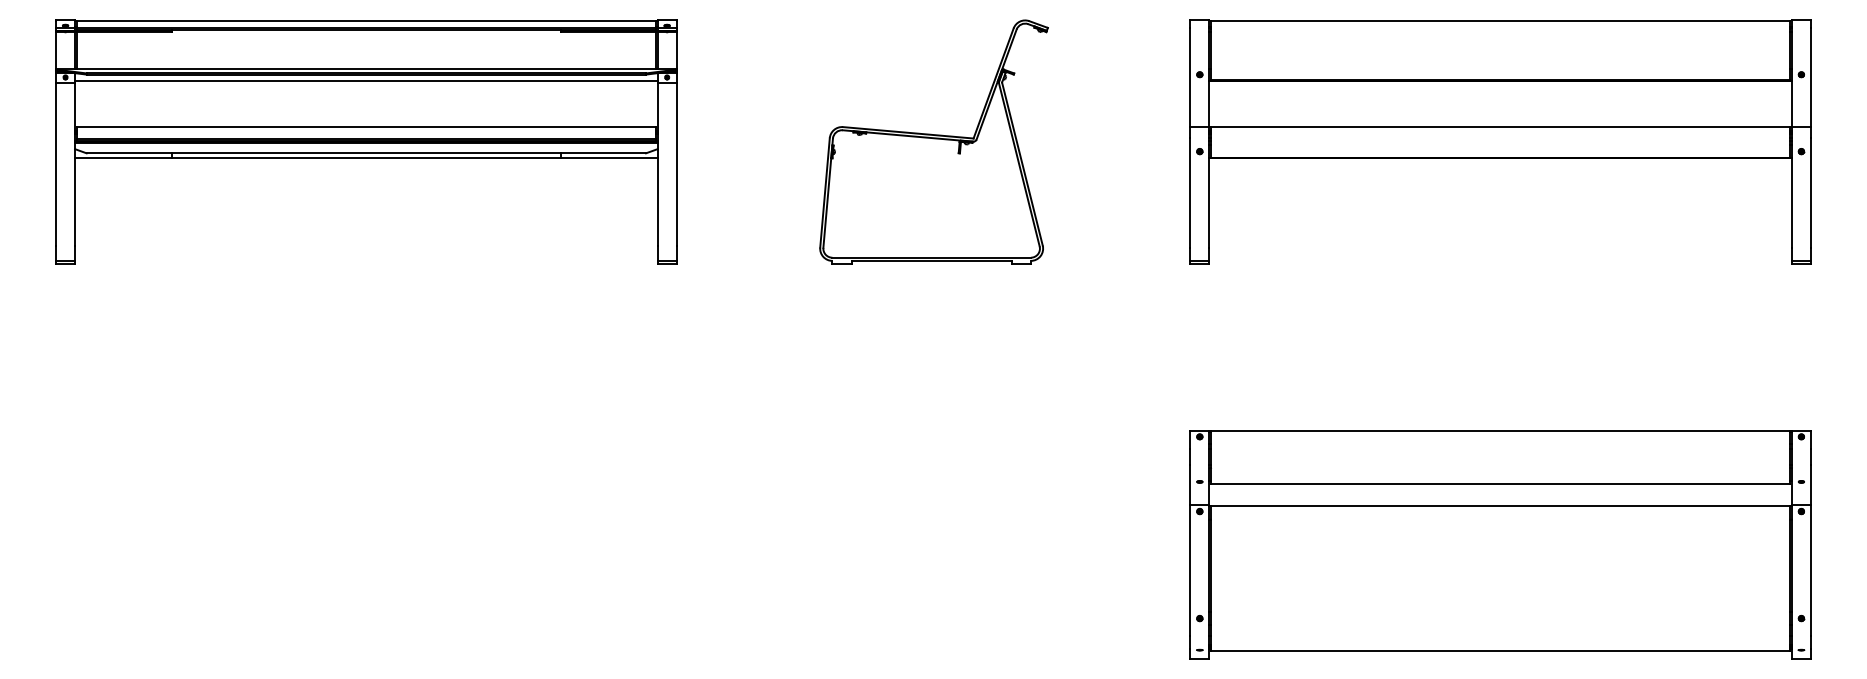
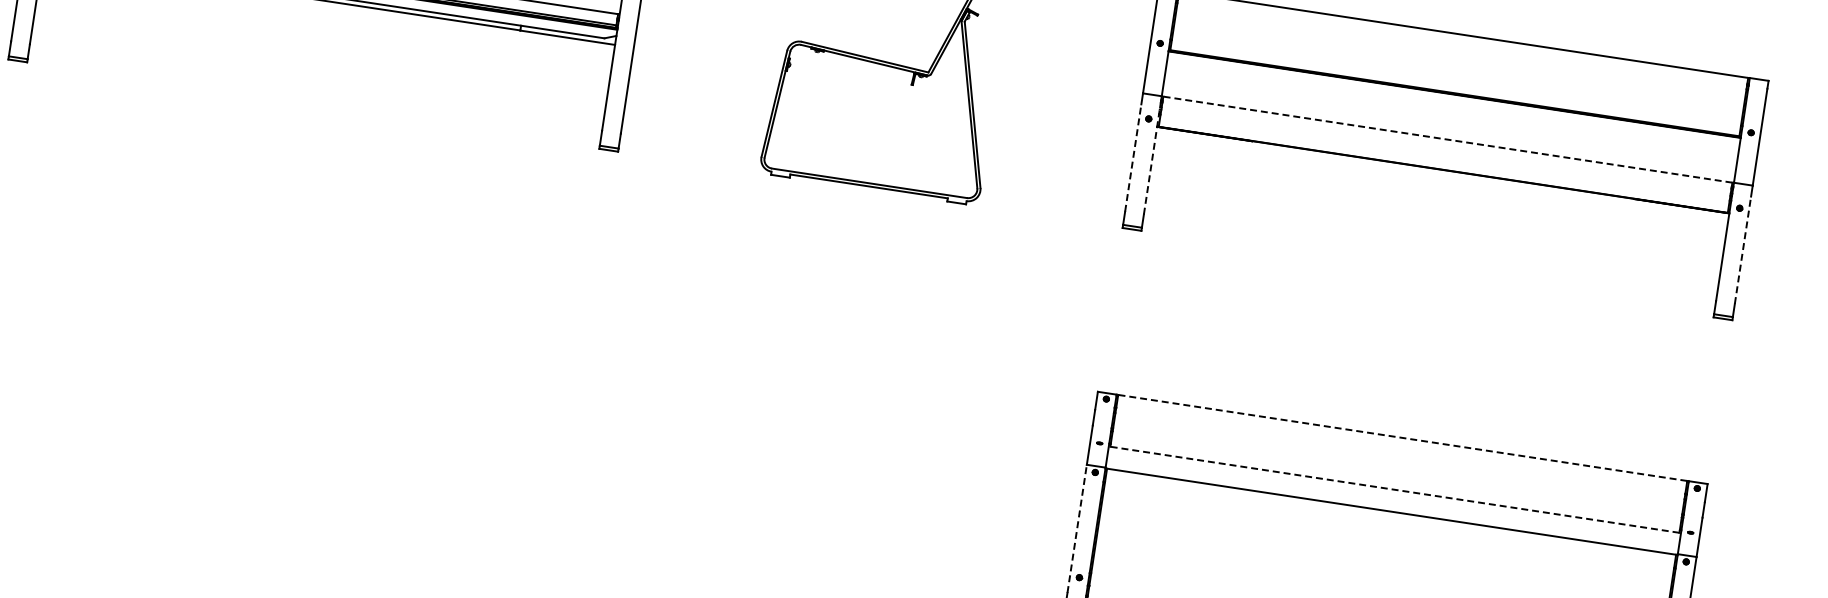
line: (1500, 127) -> (1447, 139), solid -> dashed
line: (1190, 192) -> (1133, 157), solid -> dashed
line: (1209, 192) -> (1152, 160), solid -> dashed
line: (1810, 192) -> (1742, 249), solid -> dashed
line: (1500, 430) -> (1402, 437), solid -> dashed
line: (1500, 483) -> (1394, 489), solid -> dashed
line: (1190, 569) -> (1077, 528), solid -> dashed

